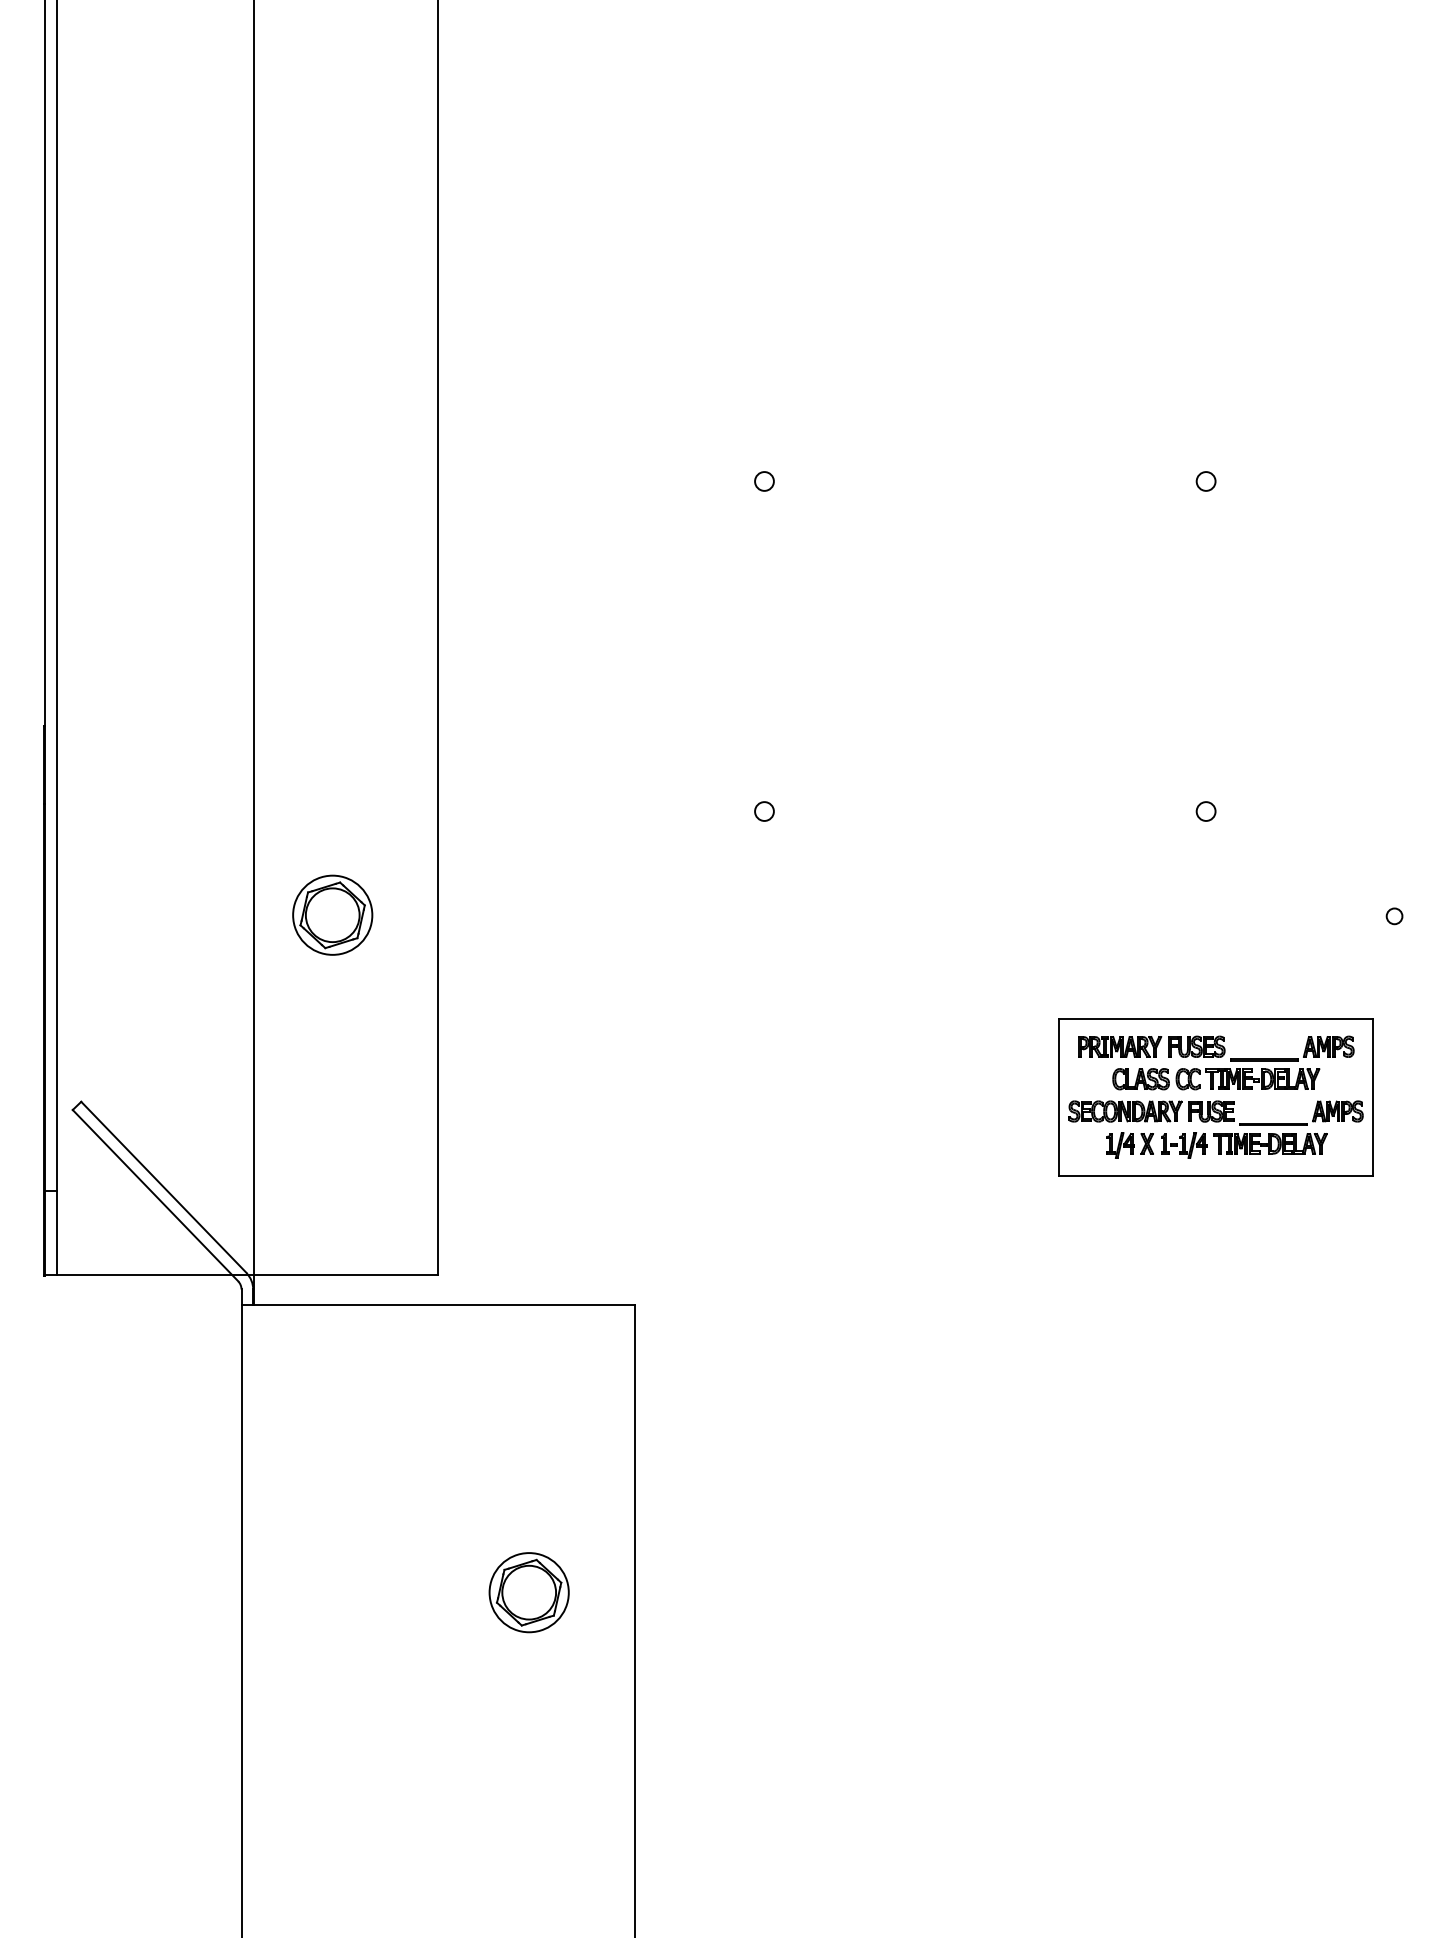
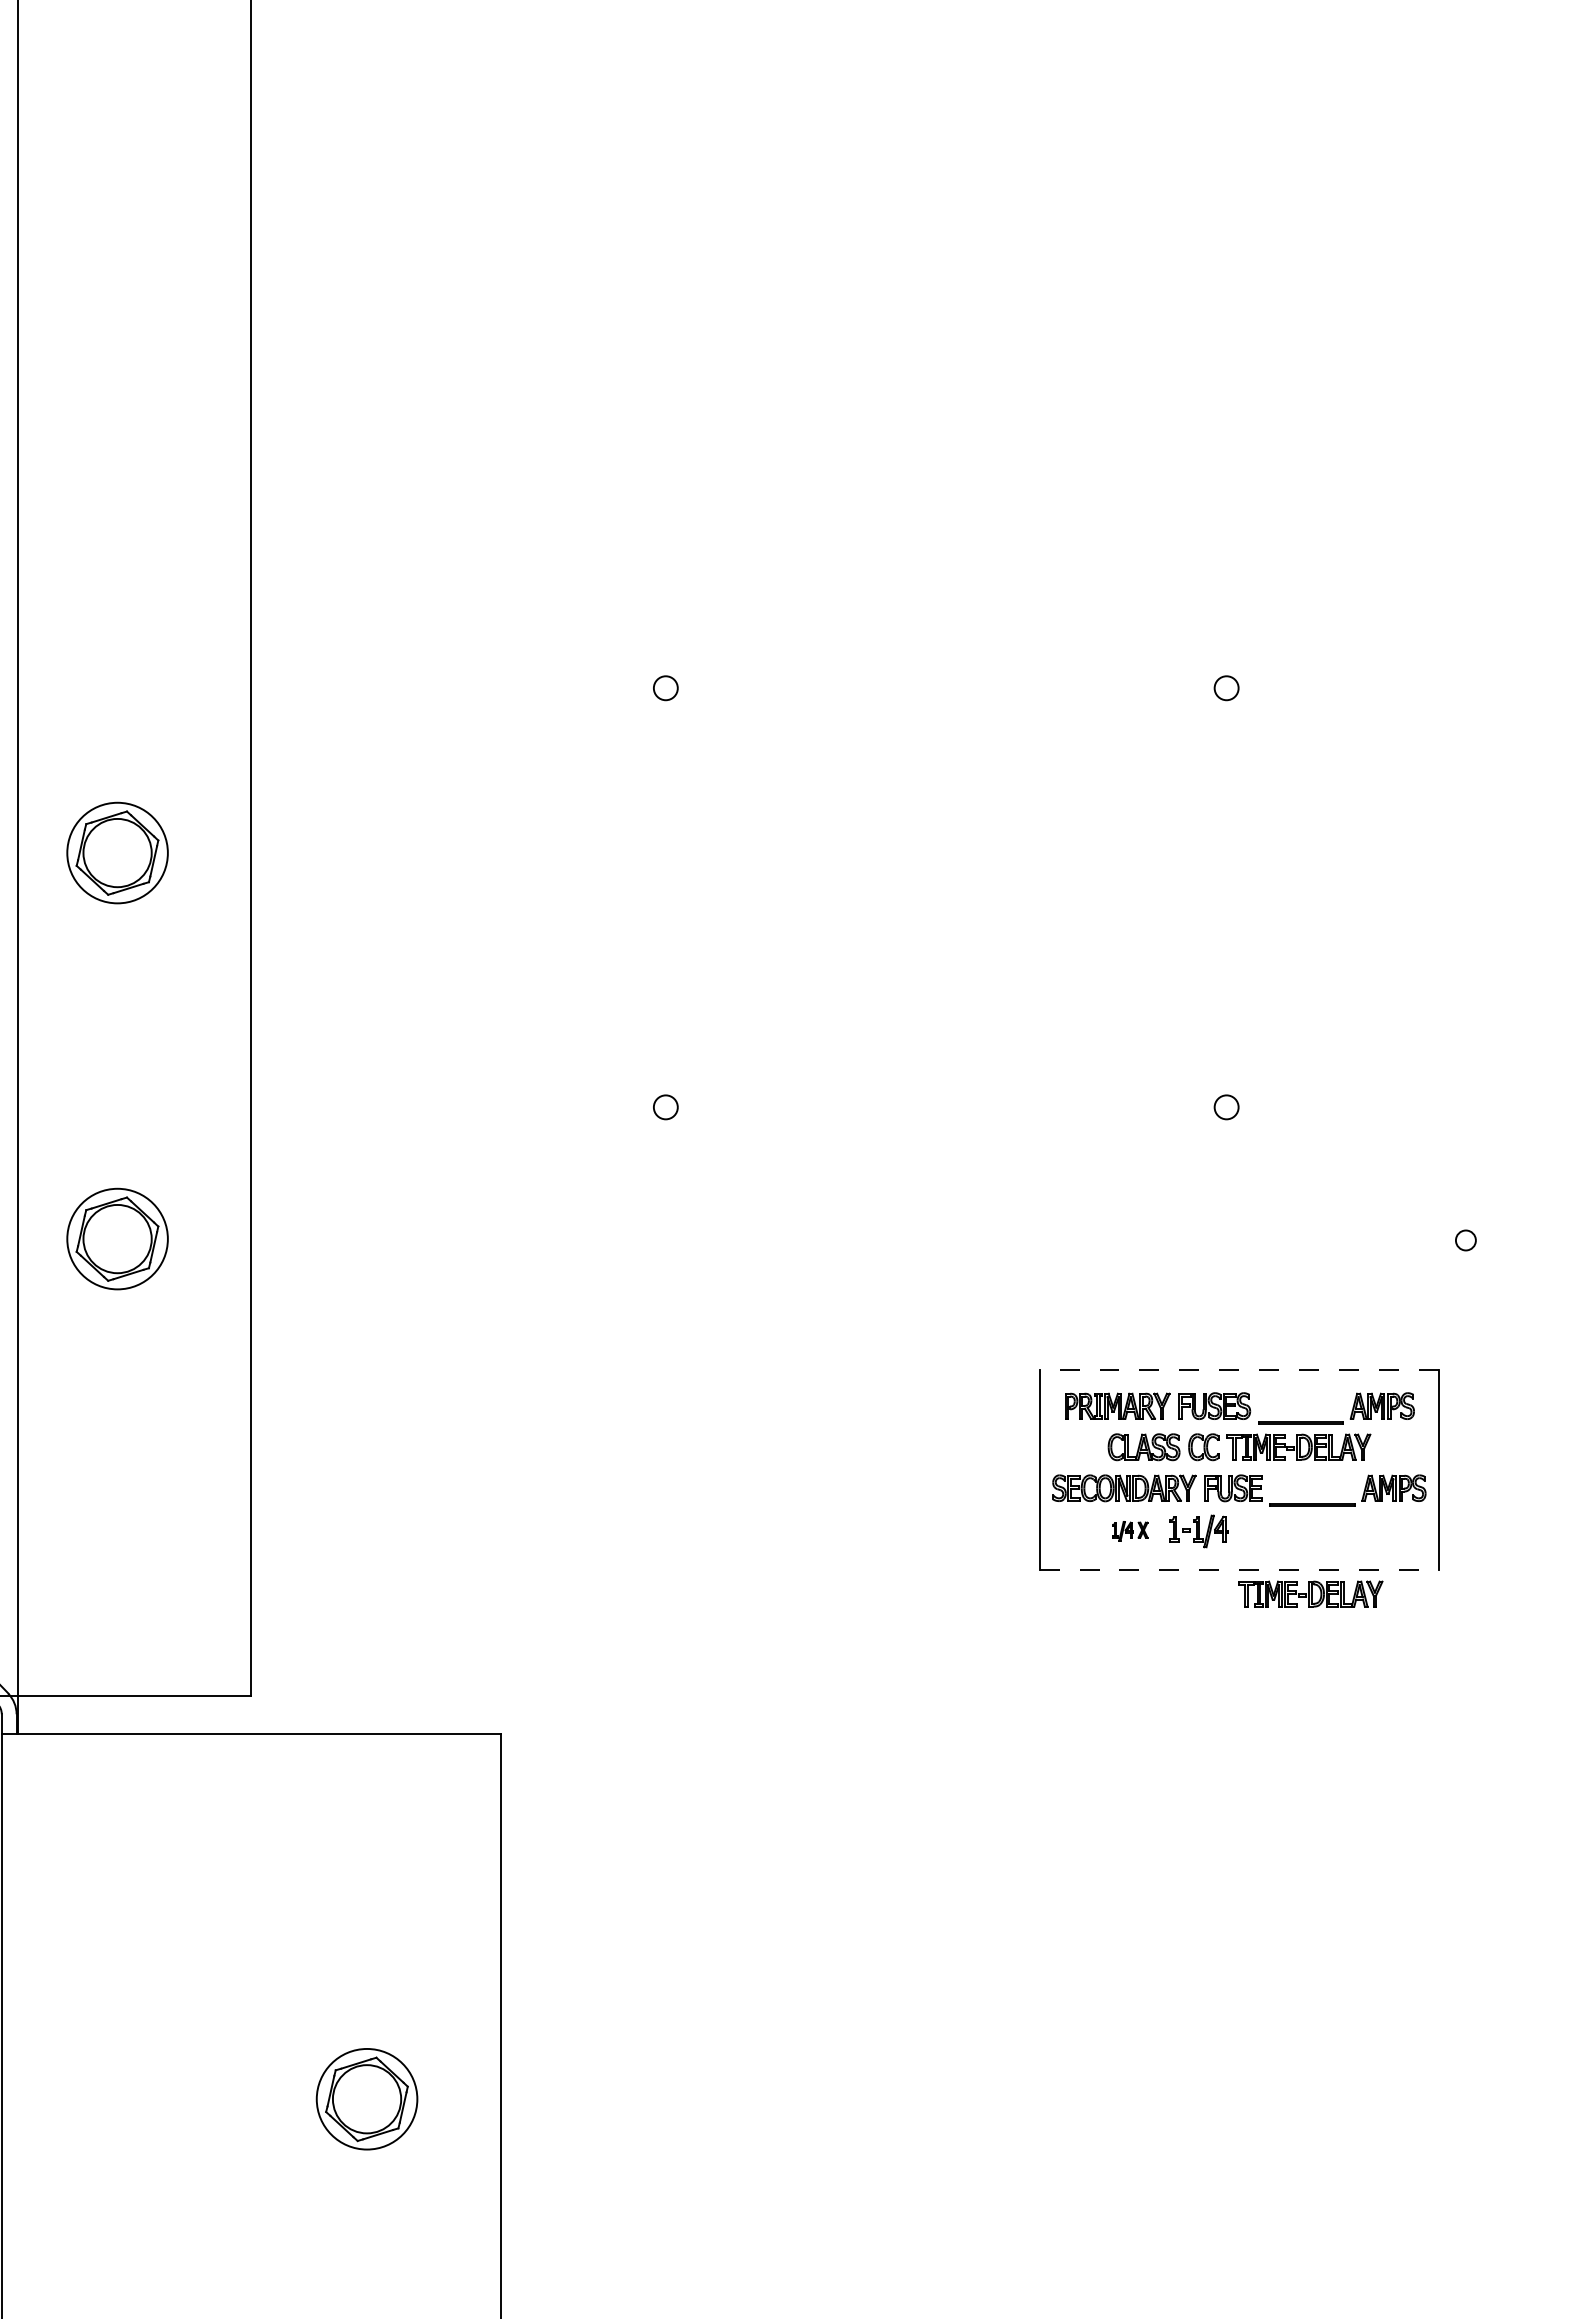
part: (332, 610) -> (117, 852), added
line: (1215, 1018) -> (1238, 1370), solid -> dashed
part: (1270, 1143) -> (1310, 1593), moved
part: (1129, 1145) -> (1129, 1531), size x0.6
line: (1216, 1175) -> (1239, 1569), solid -> dashed

